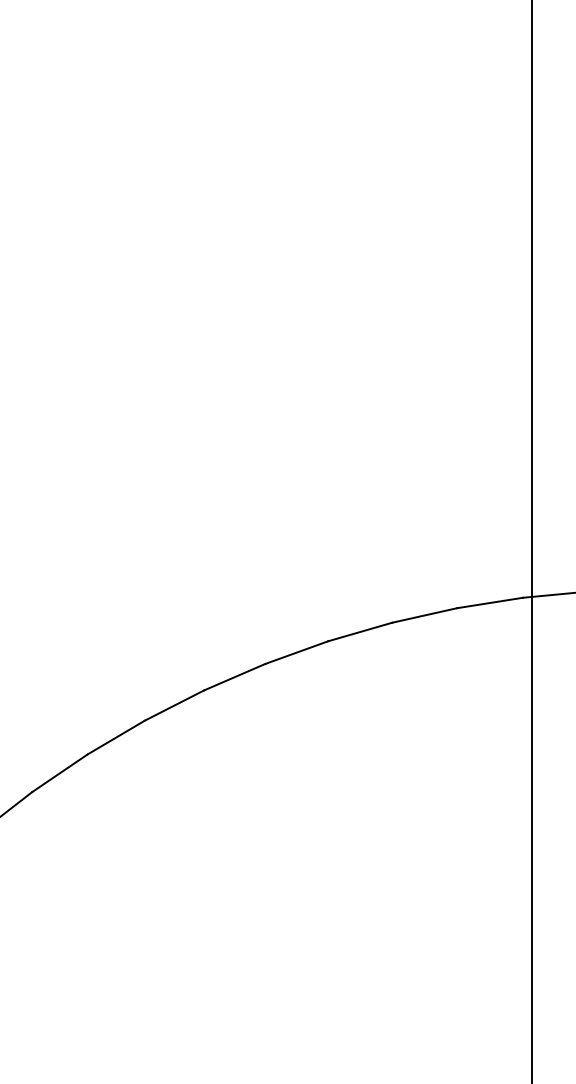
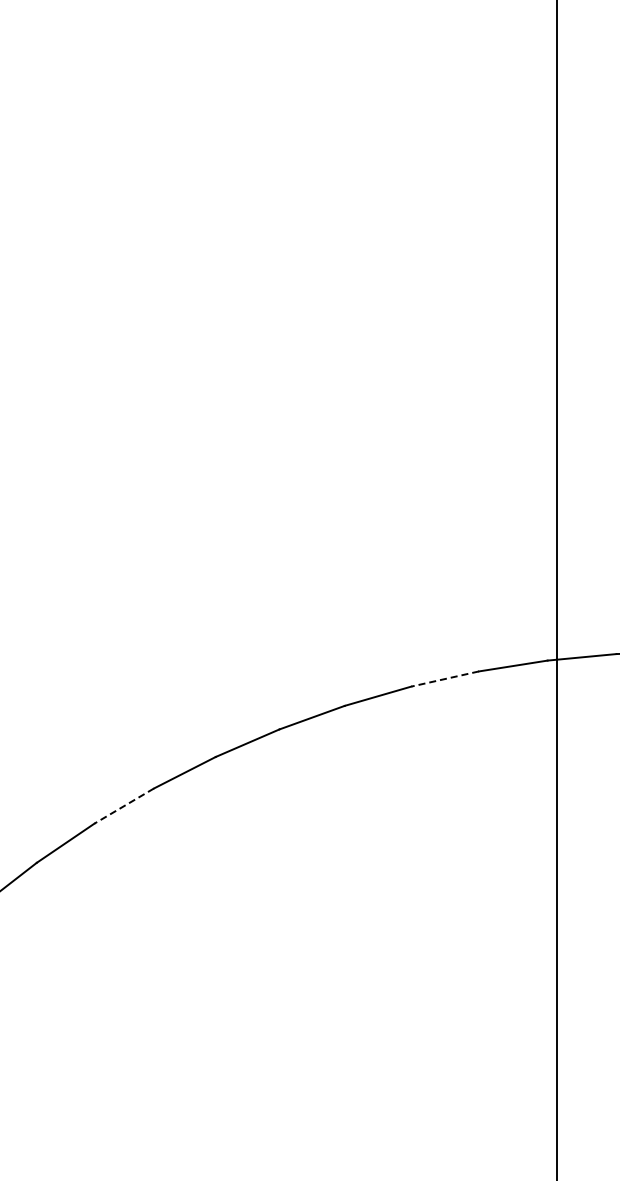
line: (425, 615) -> (445, 679), solid -> dashed
line: (116, 738) -> (124, 806), solid -> dashed

